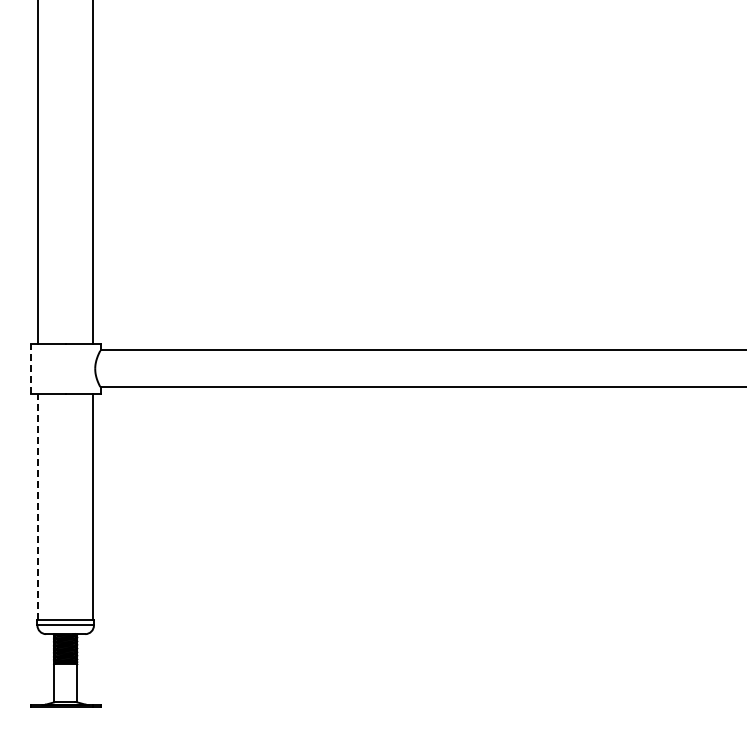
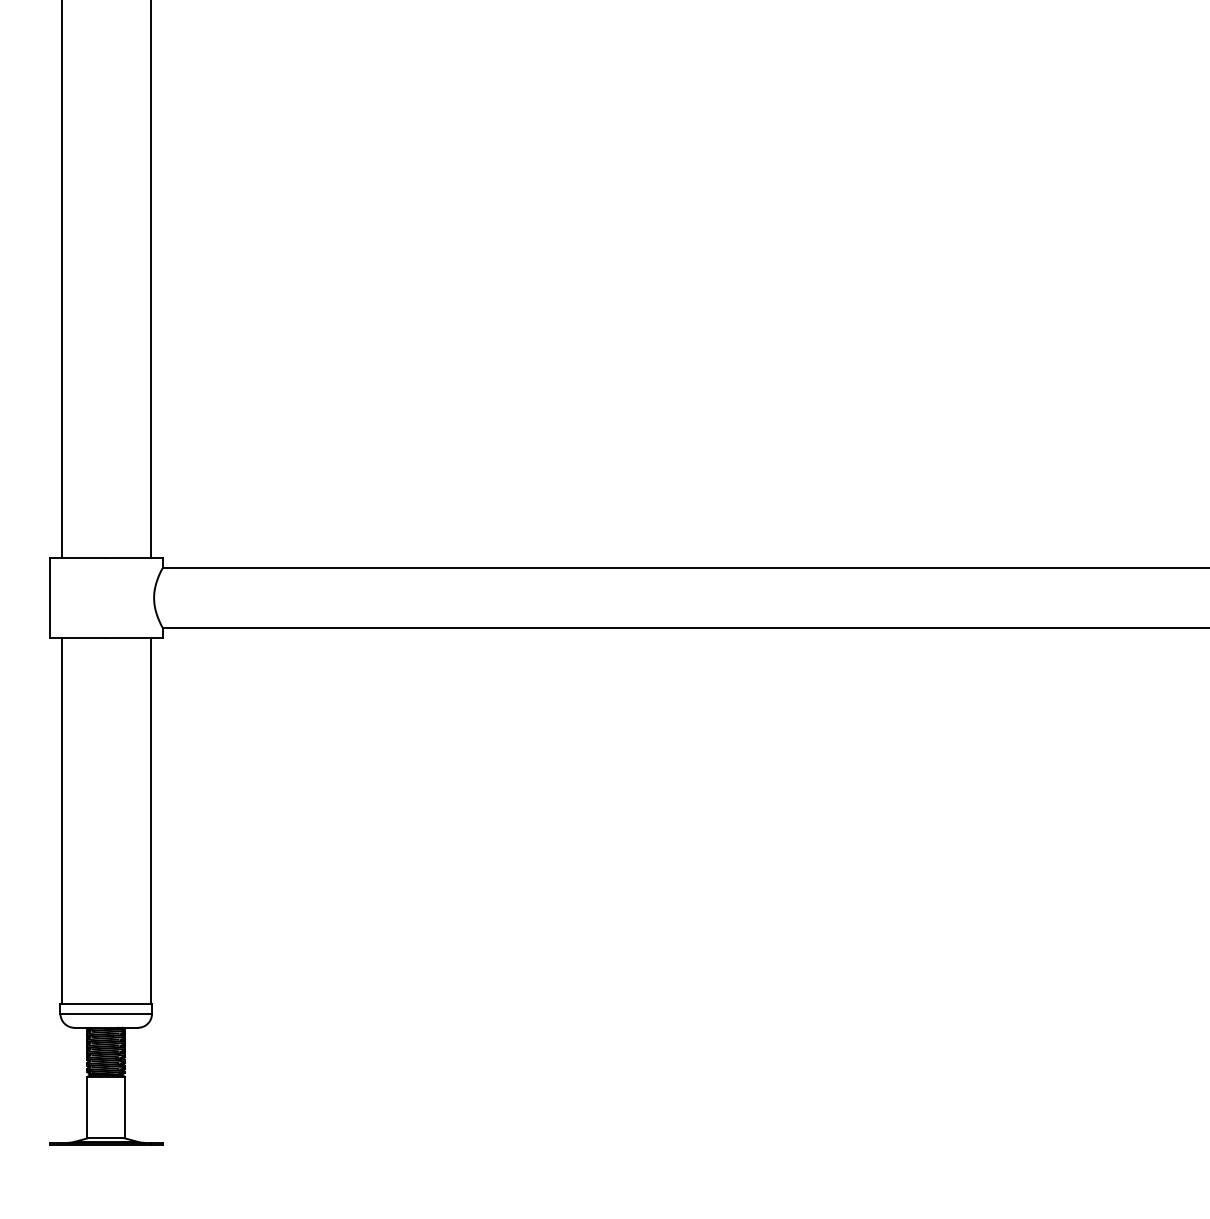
line: (30, 368) -> (49, 597), dashed -> solid
line: (38, 506) -> (62, 820), dashed -> solid

